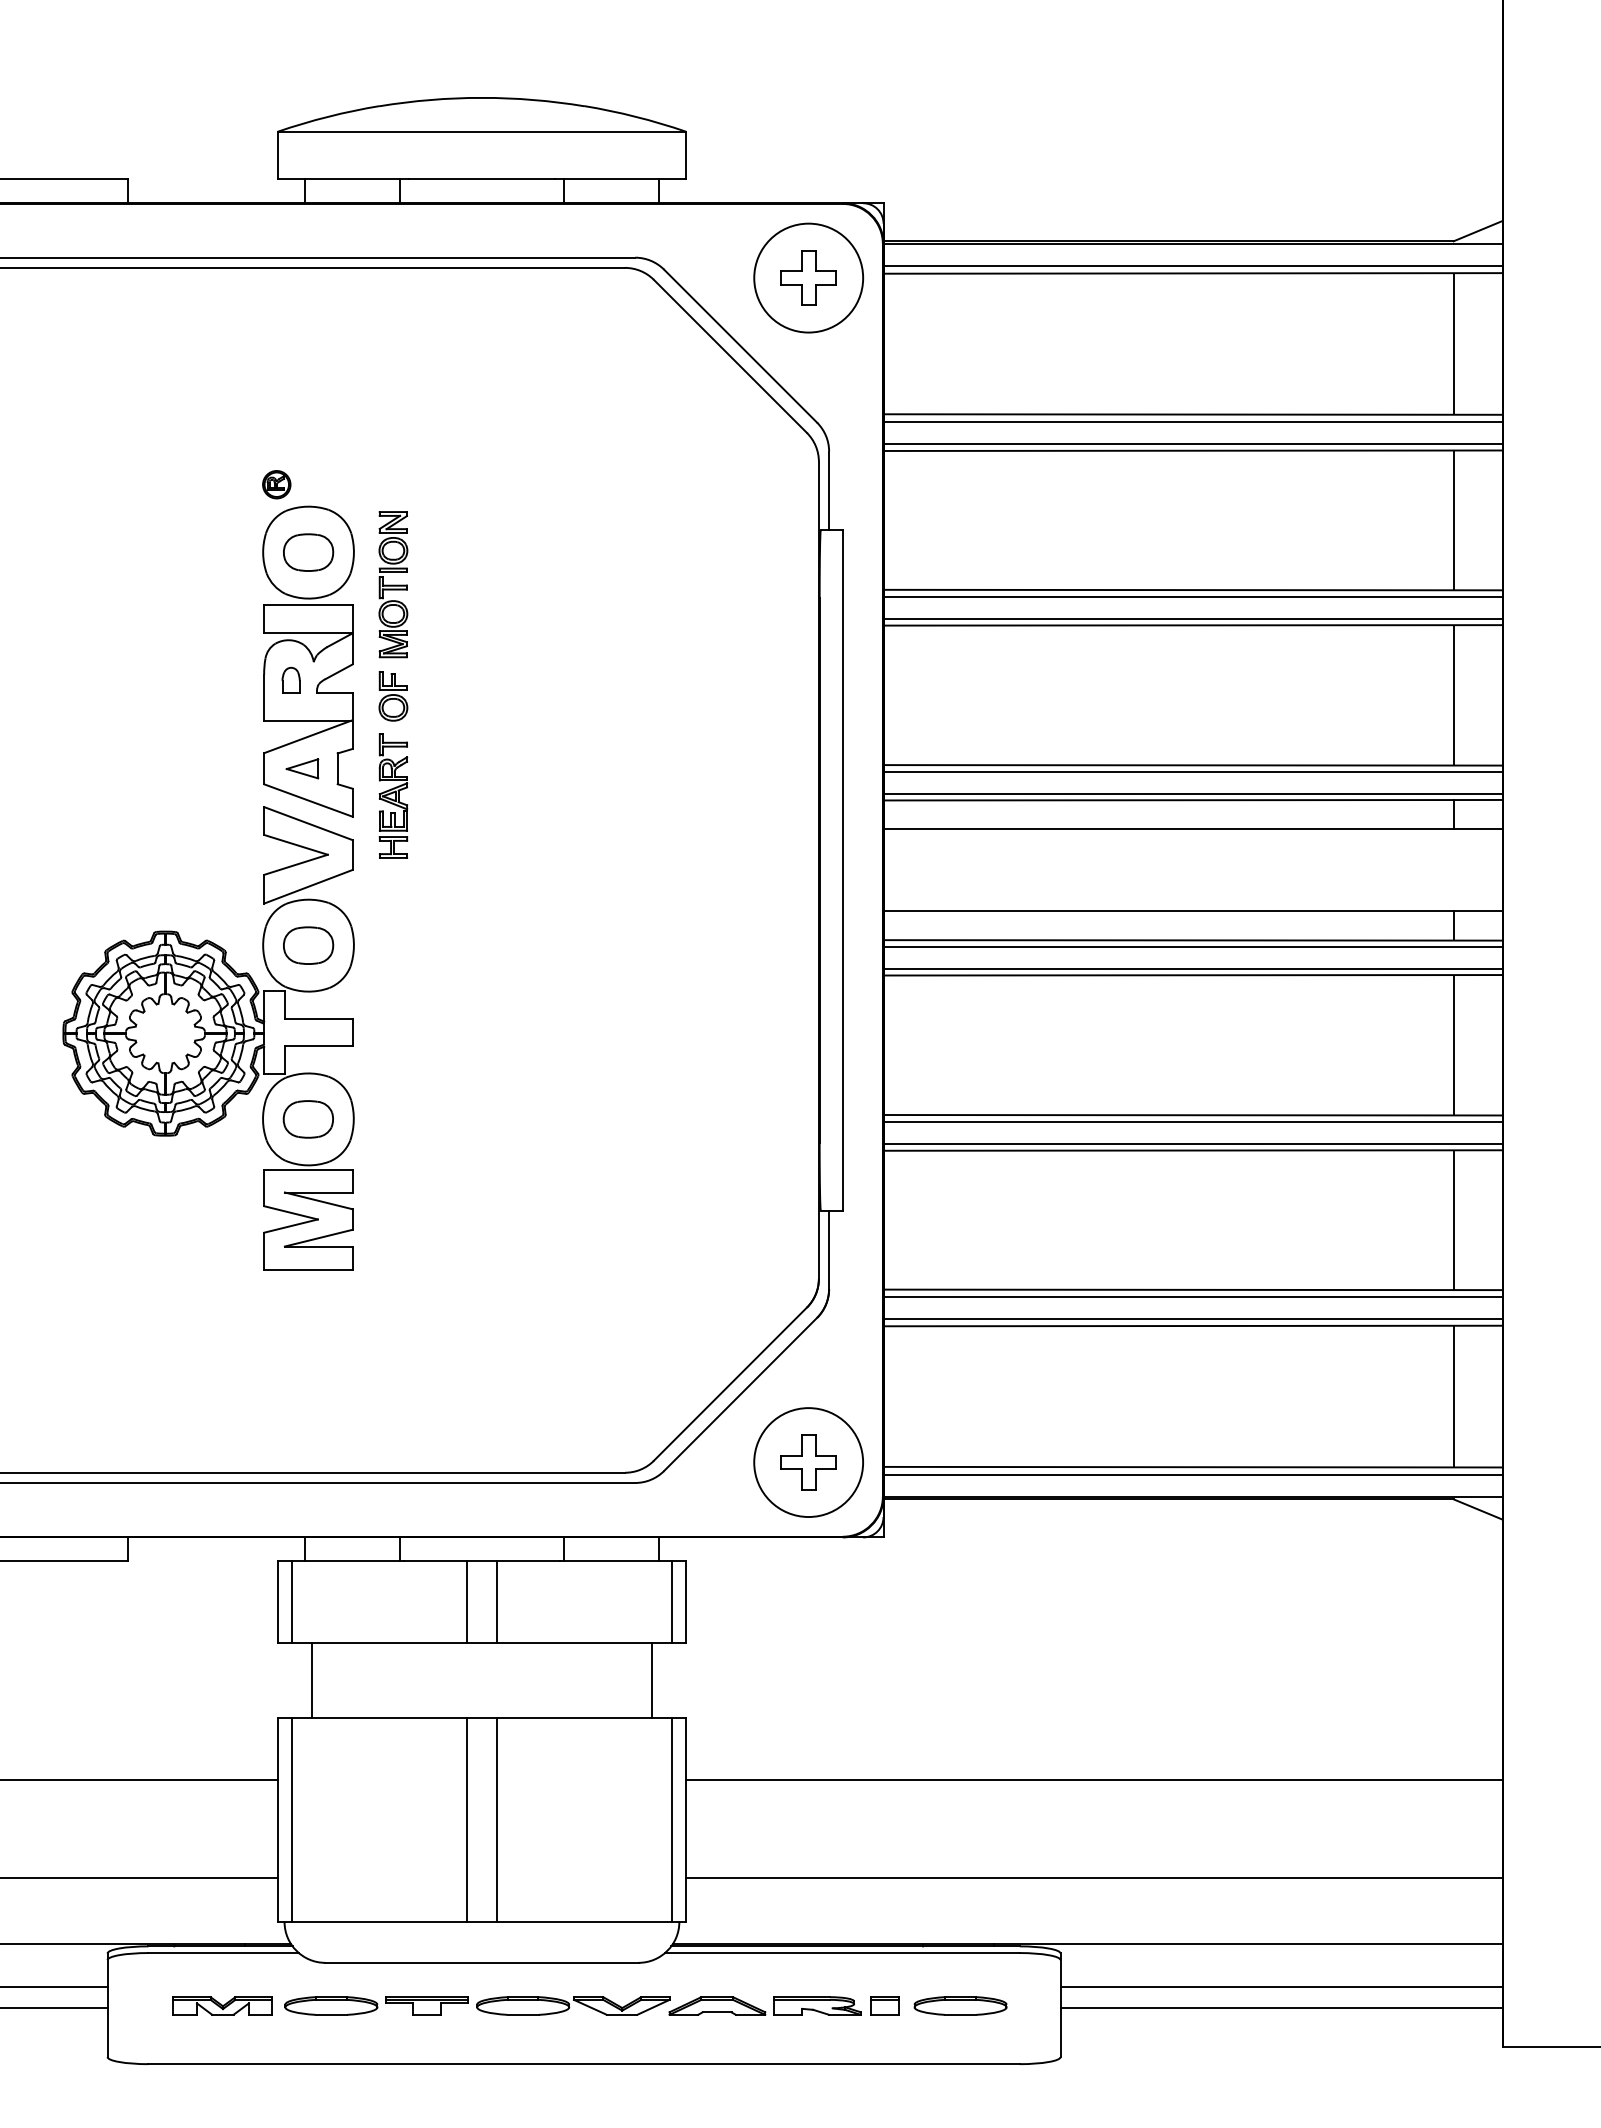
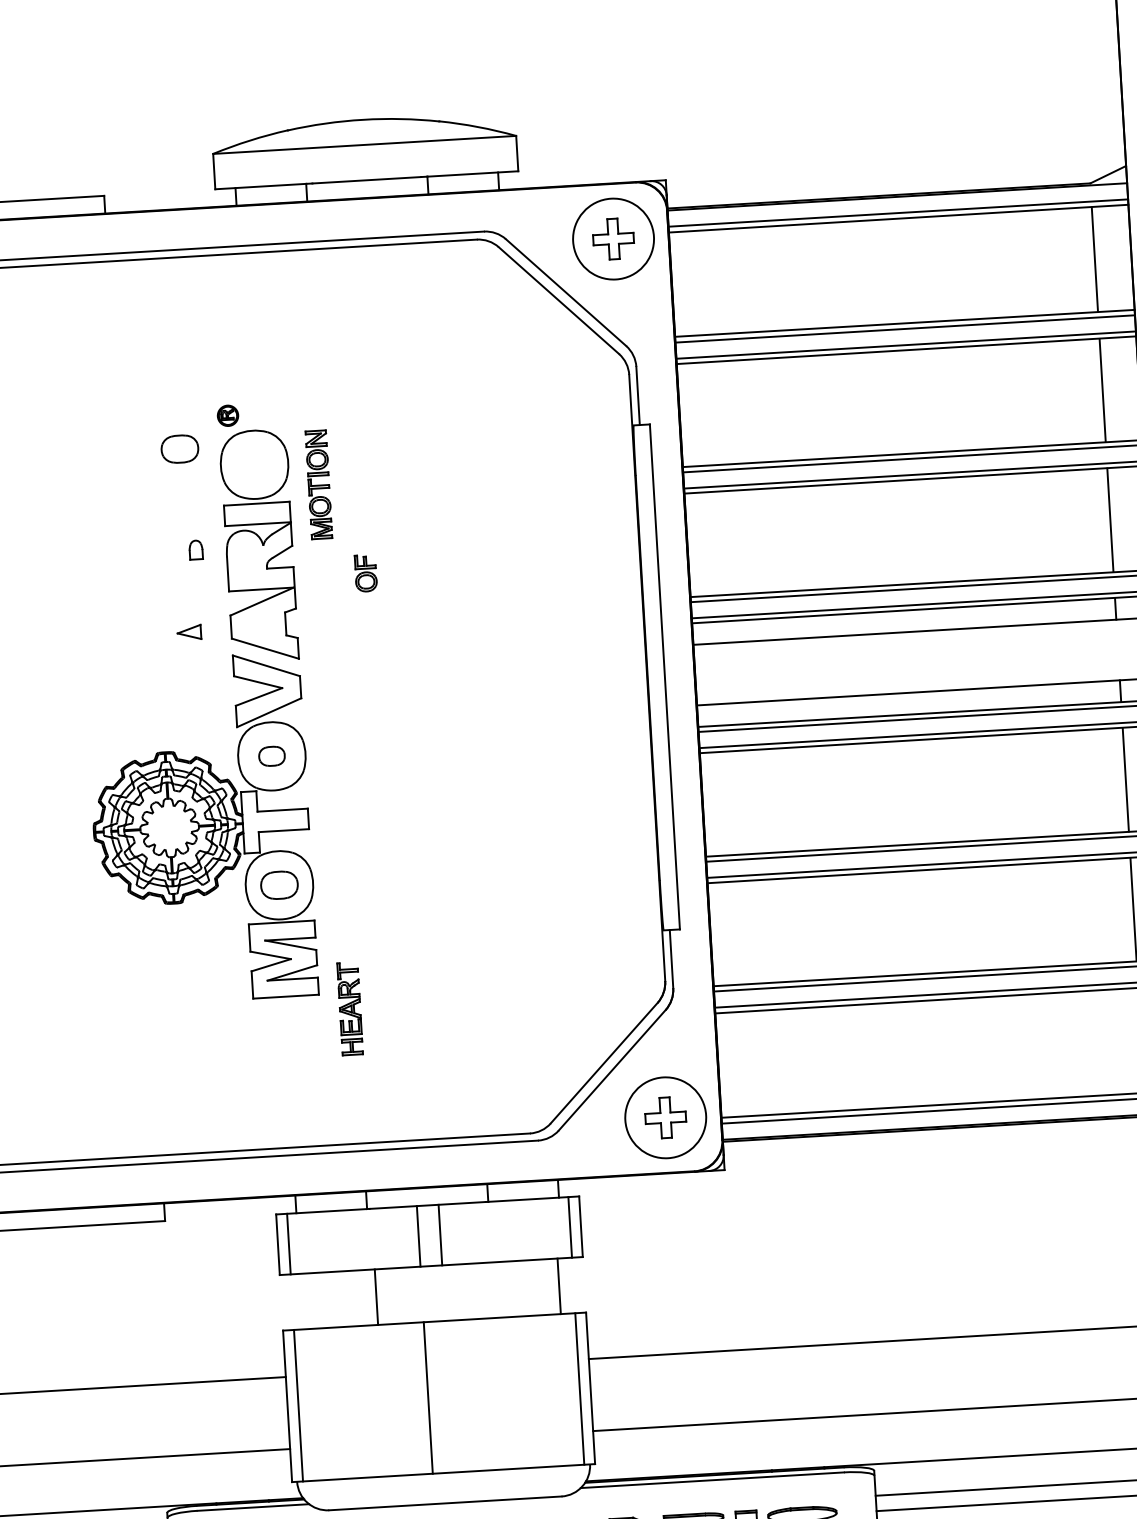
part: (308, 552) -> (179, 449), moved
part: (290, 679) -> (195, 549), moved
part: (393, 696) -> (365, 573), moved
part: (302, 768) -> (189, 632), moved
part: (393, 795) -> (350, 1008), moved
part: (308, 945) -> (271, 756), size x0.7
line: (311, 1679) -> (376, 1296), moved
line: (496, 1819) -> (449, 1396), removed

